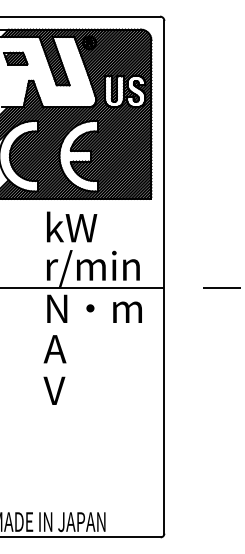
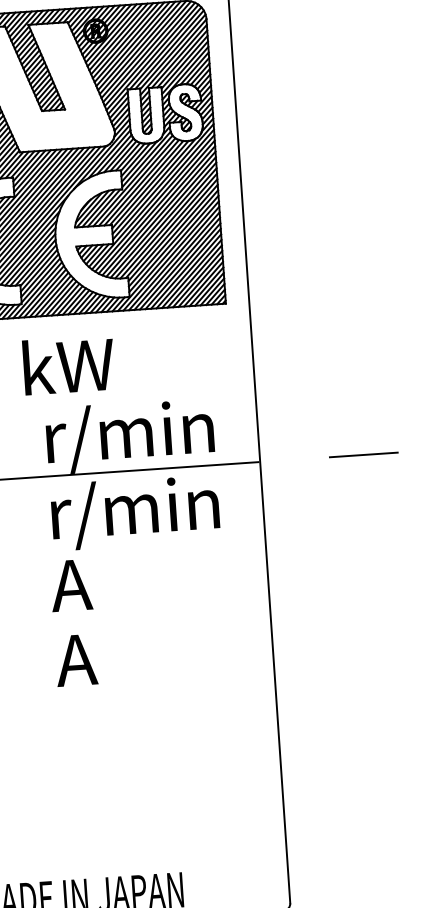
text: (72, 226) -> (69, 364), moved
text: (94, 310) -> (137, 511), N・m -> r/min
text: (54, 390) -> (75, 659), V -> A

